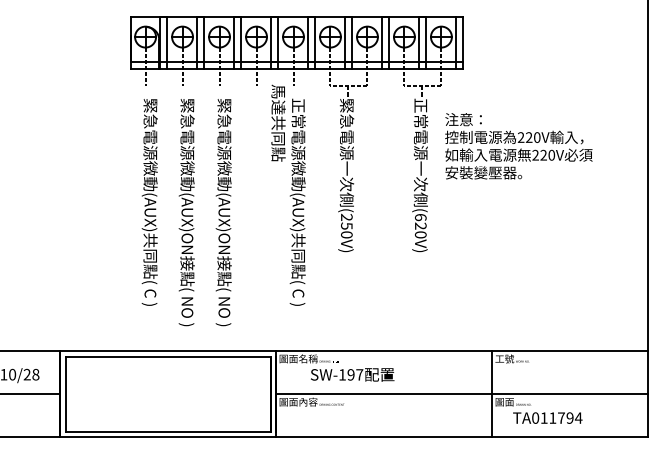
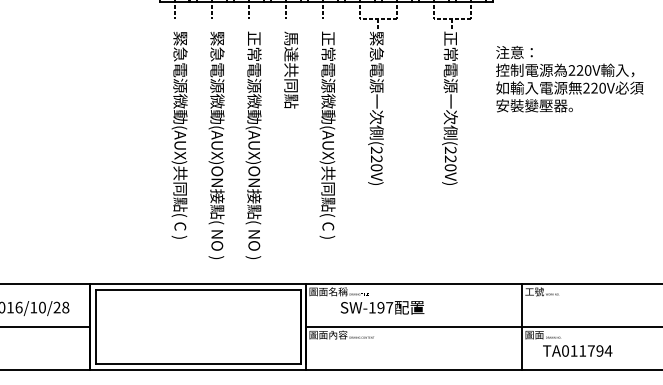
text: (224, 113) -> (254, 46), 緊急電源微動(AUX)ON接點( NO ) -> 正常電源微動(AUX)ON接點( NO )
text: (278, 122) -> (291, 69), moved
text: (518, 146) -> (569, 79), moved
text: (420, 217) -> (450, 150), (620V) -> (220V)
text: (346, 225) -> (376, 158), (250V) -> (220V)

